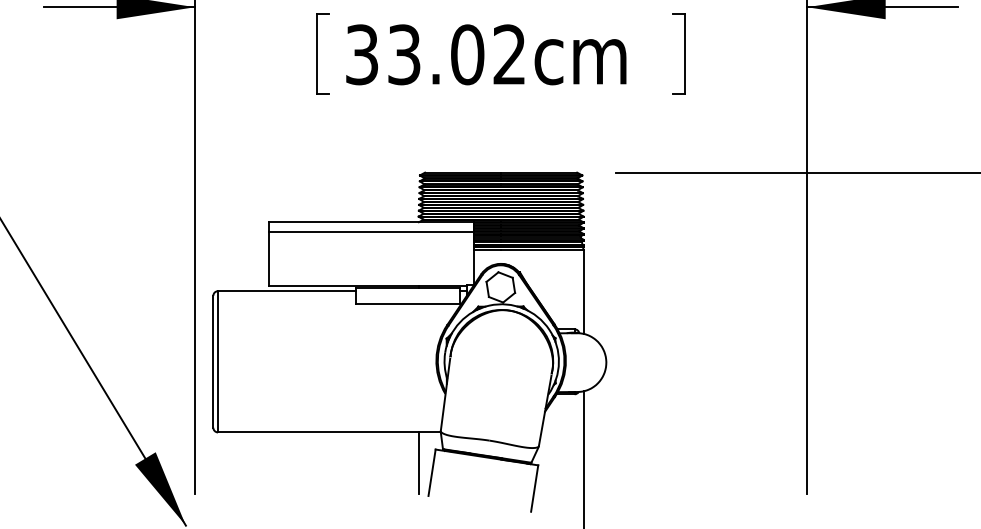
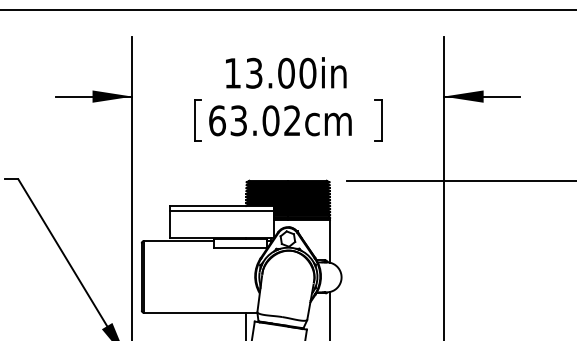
text: (362, 54) -> (217, 120), 33.02cm -> 63.02cm

